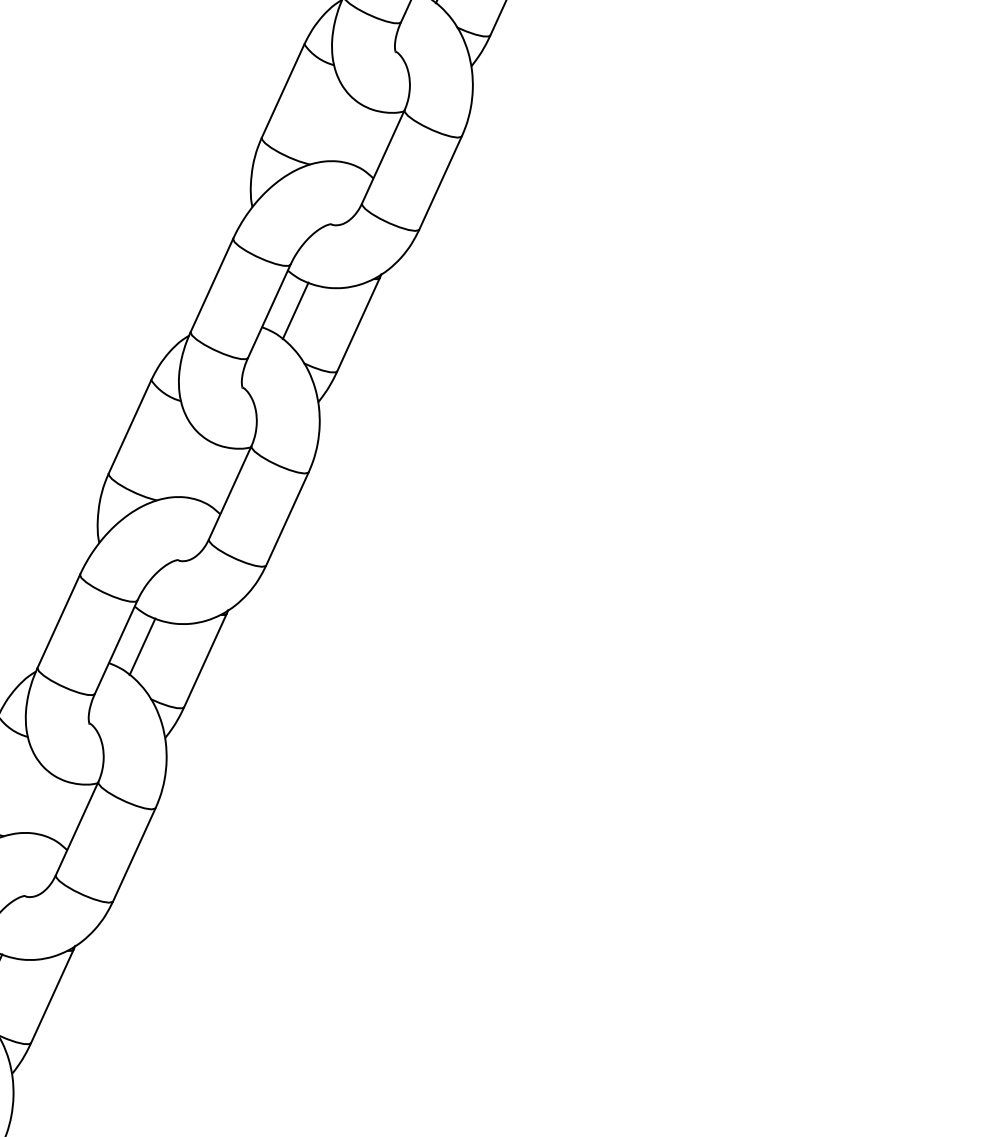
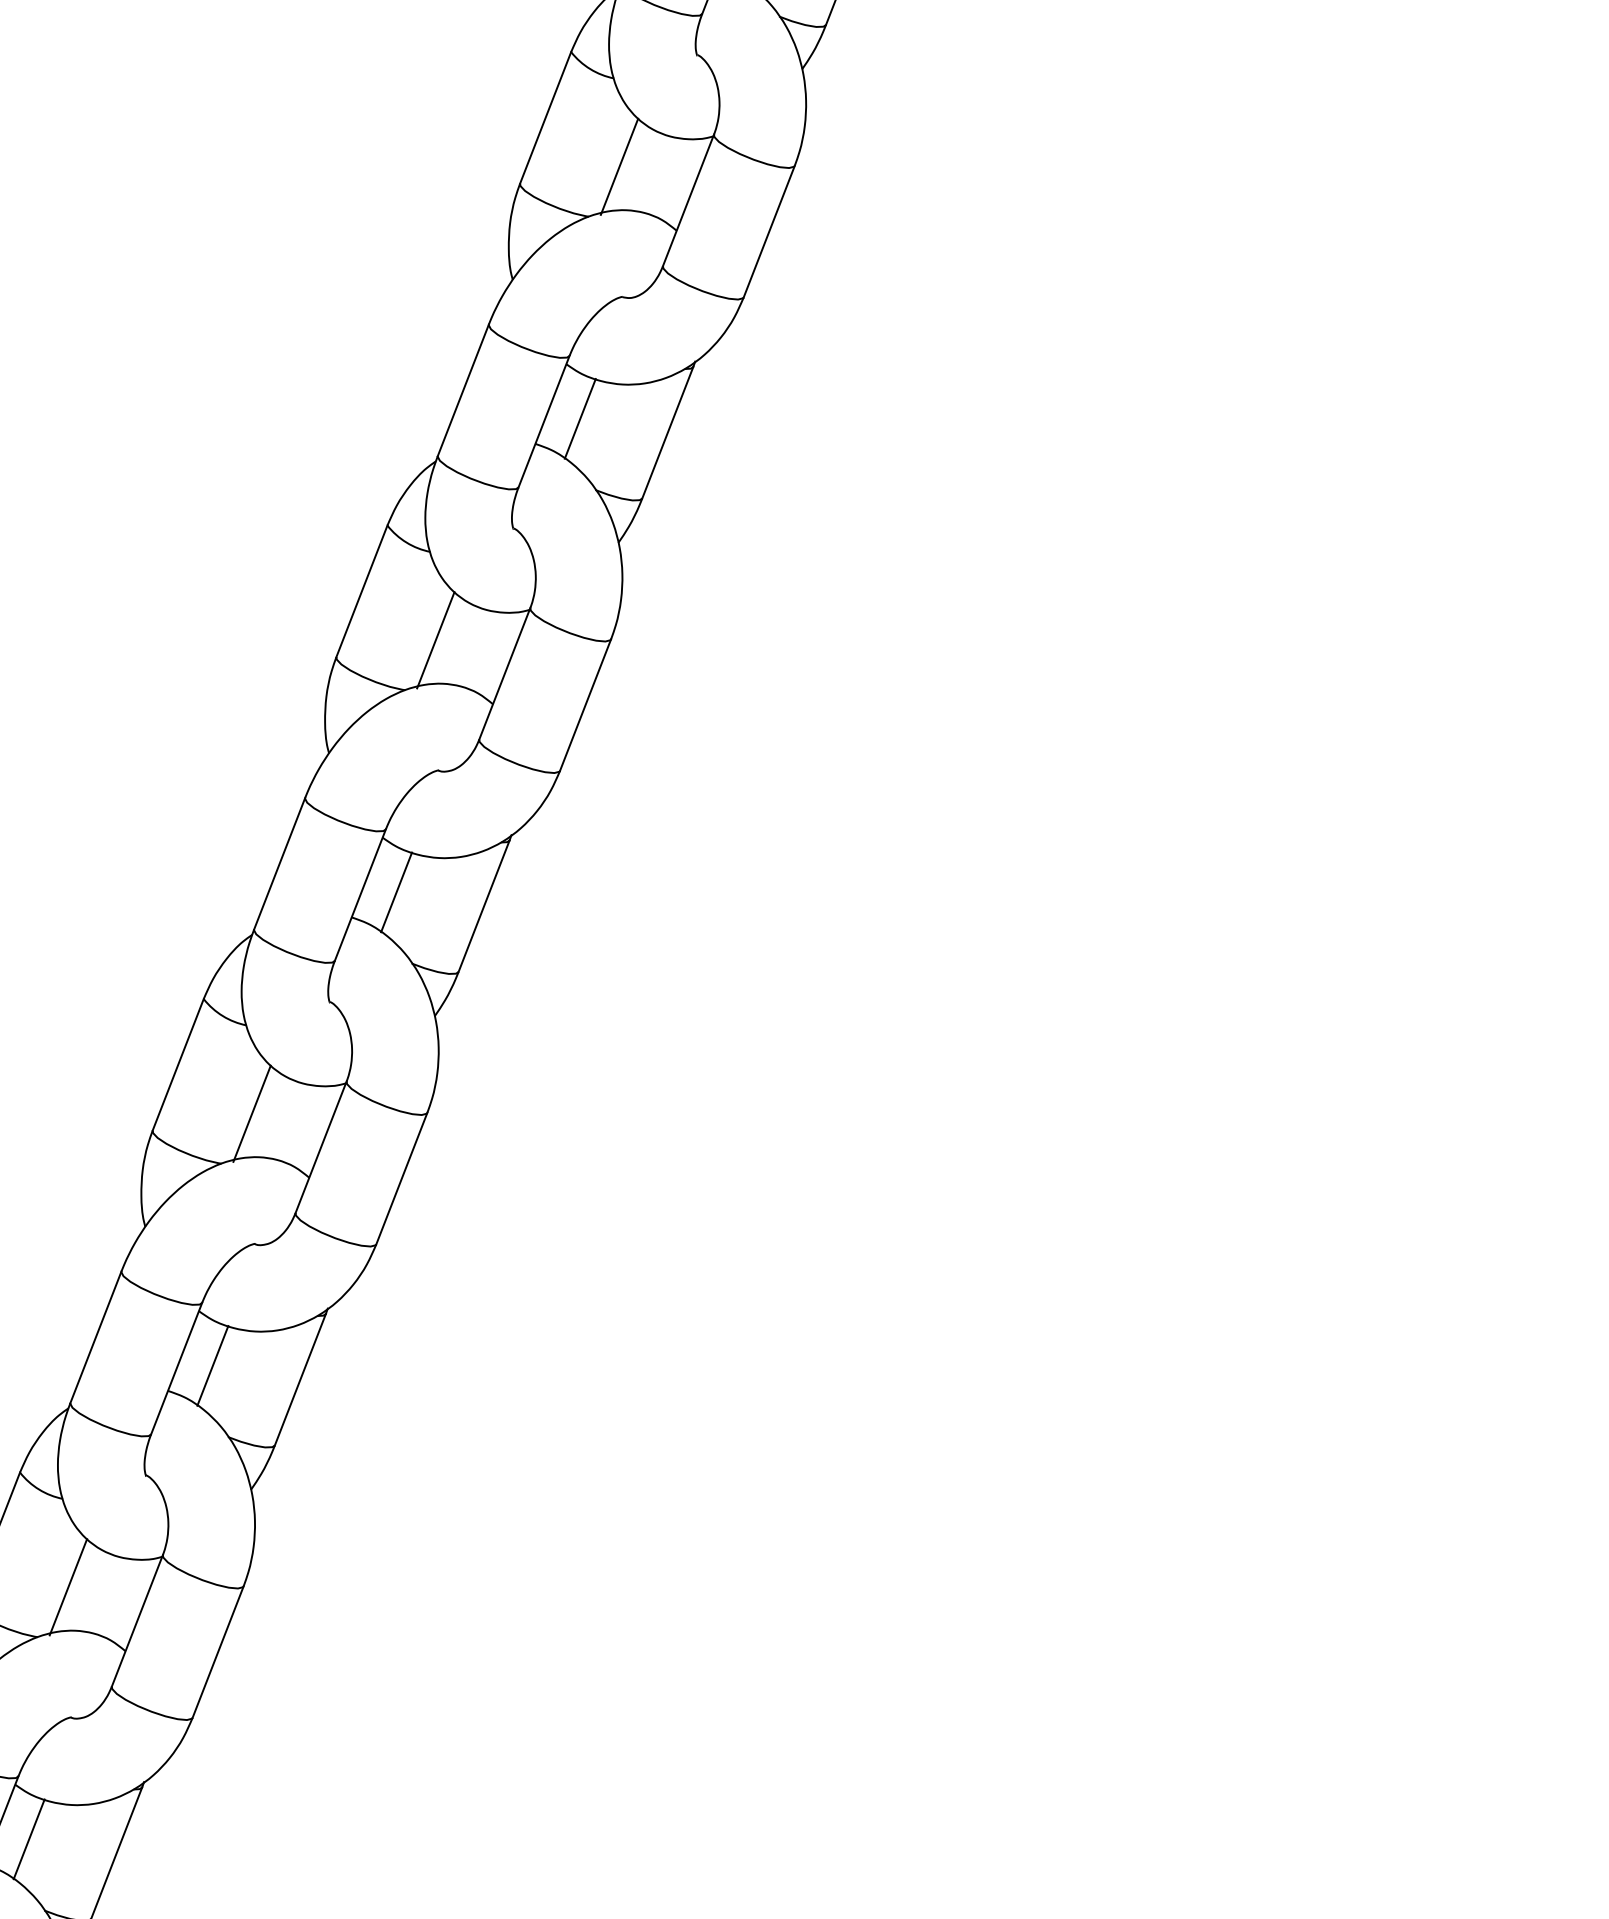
line: (334, 129) -> (435, 640), added
line: (181, 465) -> (251, 1113), added
line: (28, 801) -> (68, 1587), added

